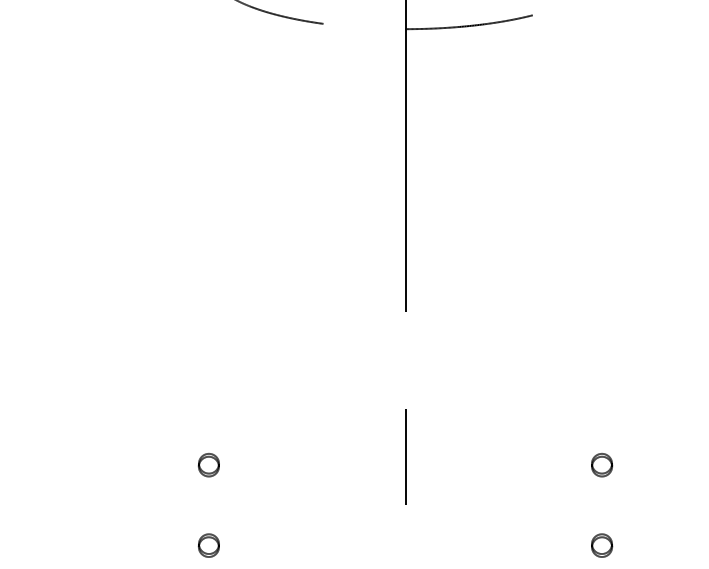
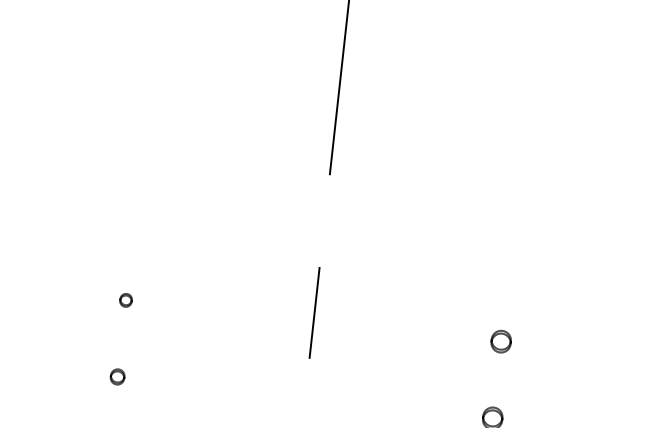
part: (208, 465) -> (125, 300), size x0.6
part: (208, 545) -> (117, 376), size x0.7

